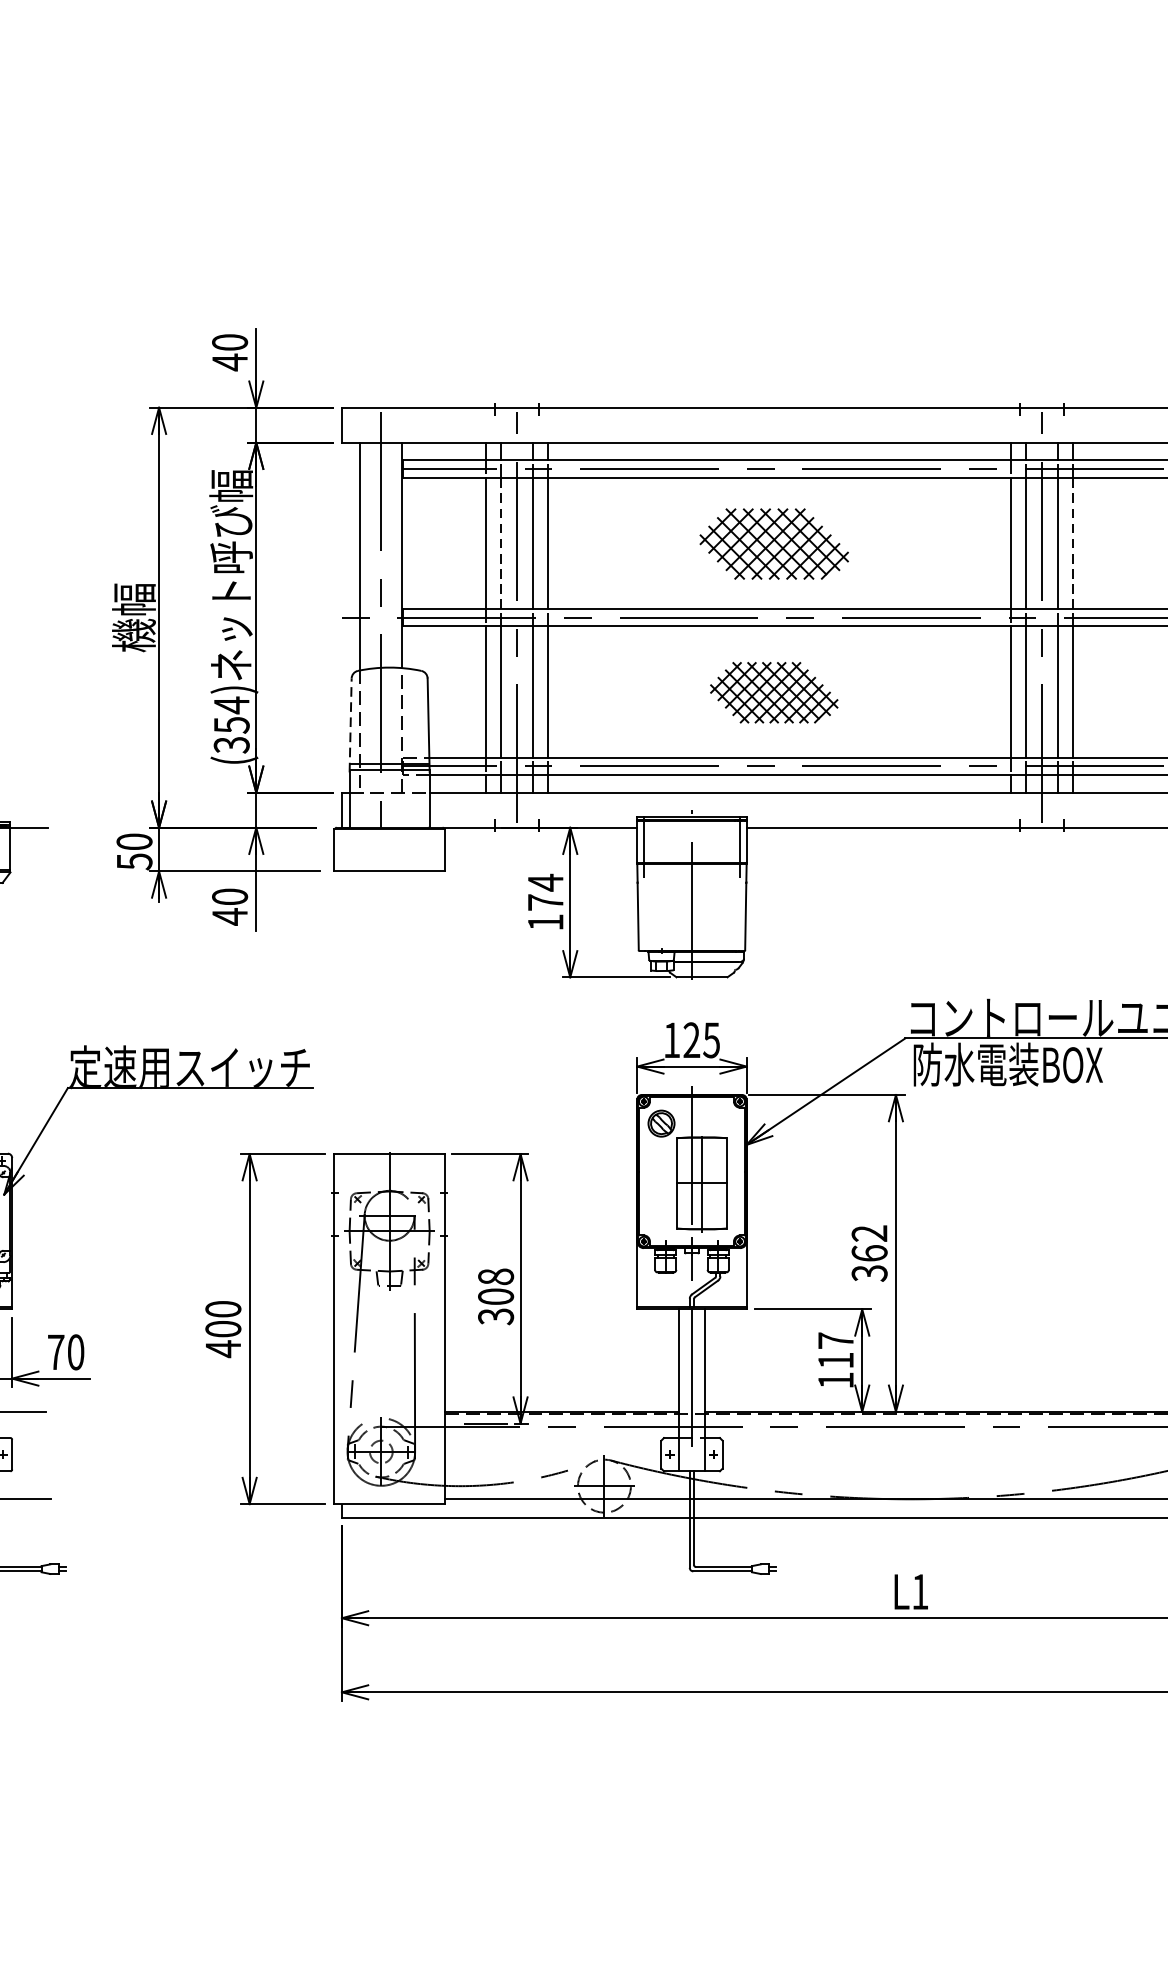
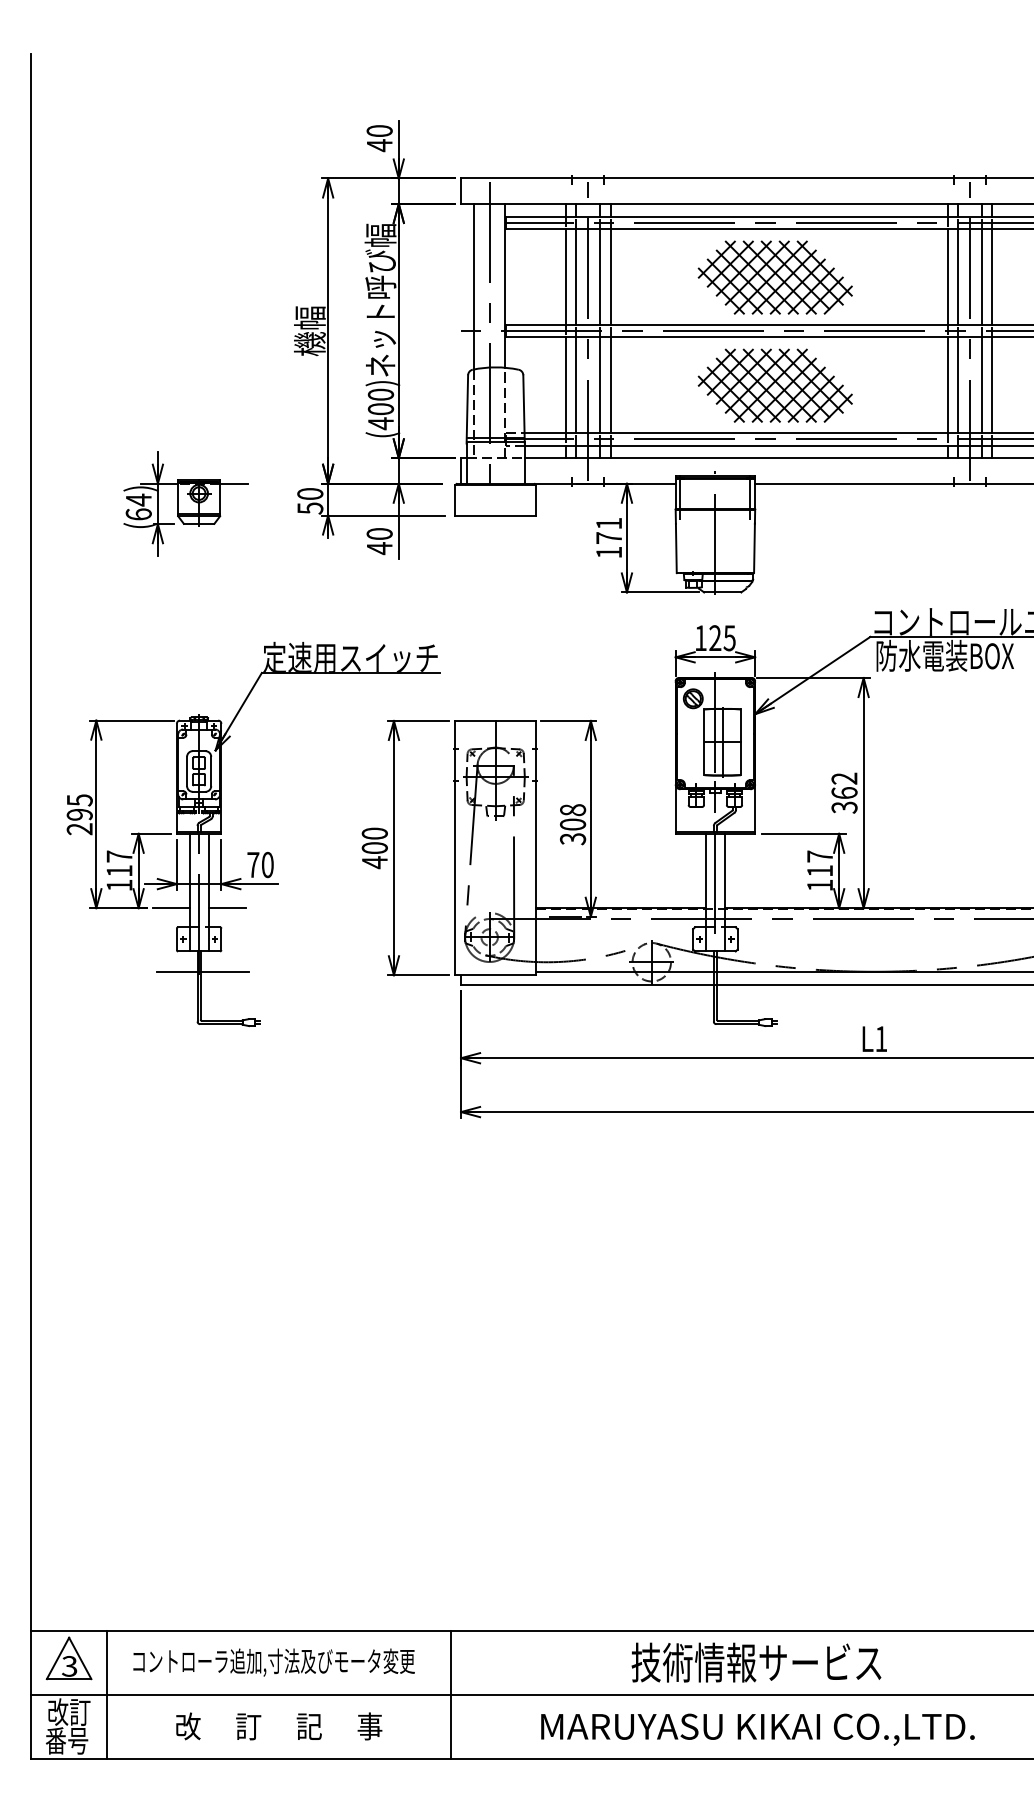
line: (500, 543) -> (576, 277), dashed -> solid
part: (773, 543) -> (774, 277), size x1.43
line: (1073, 543) -> (992, 277), dashed -> solid
part: (773, 692) -> (774, 385), size x1.67
line: (350, 724) -> (467, 408), dashed -> solid
text: (231, 725) -> (380, 409), (354) -> (400)
text: (544, 882) -> (608, 523), 174 -> 171

